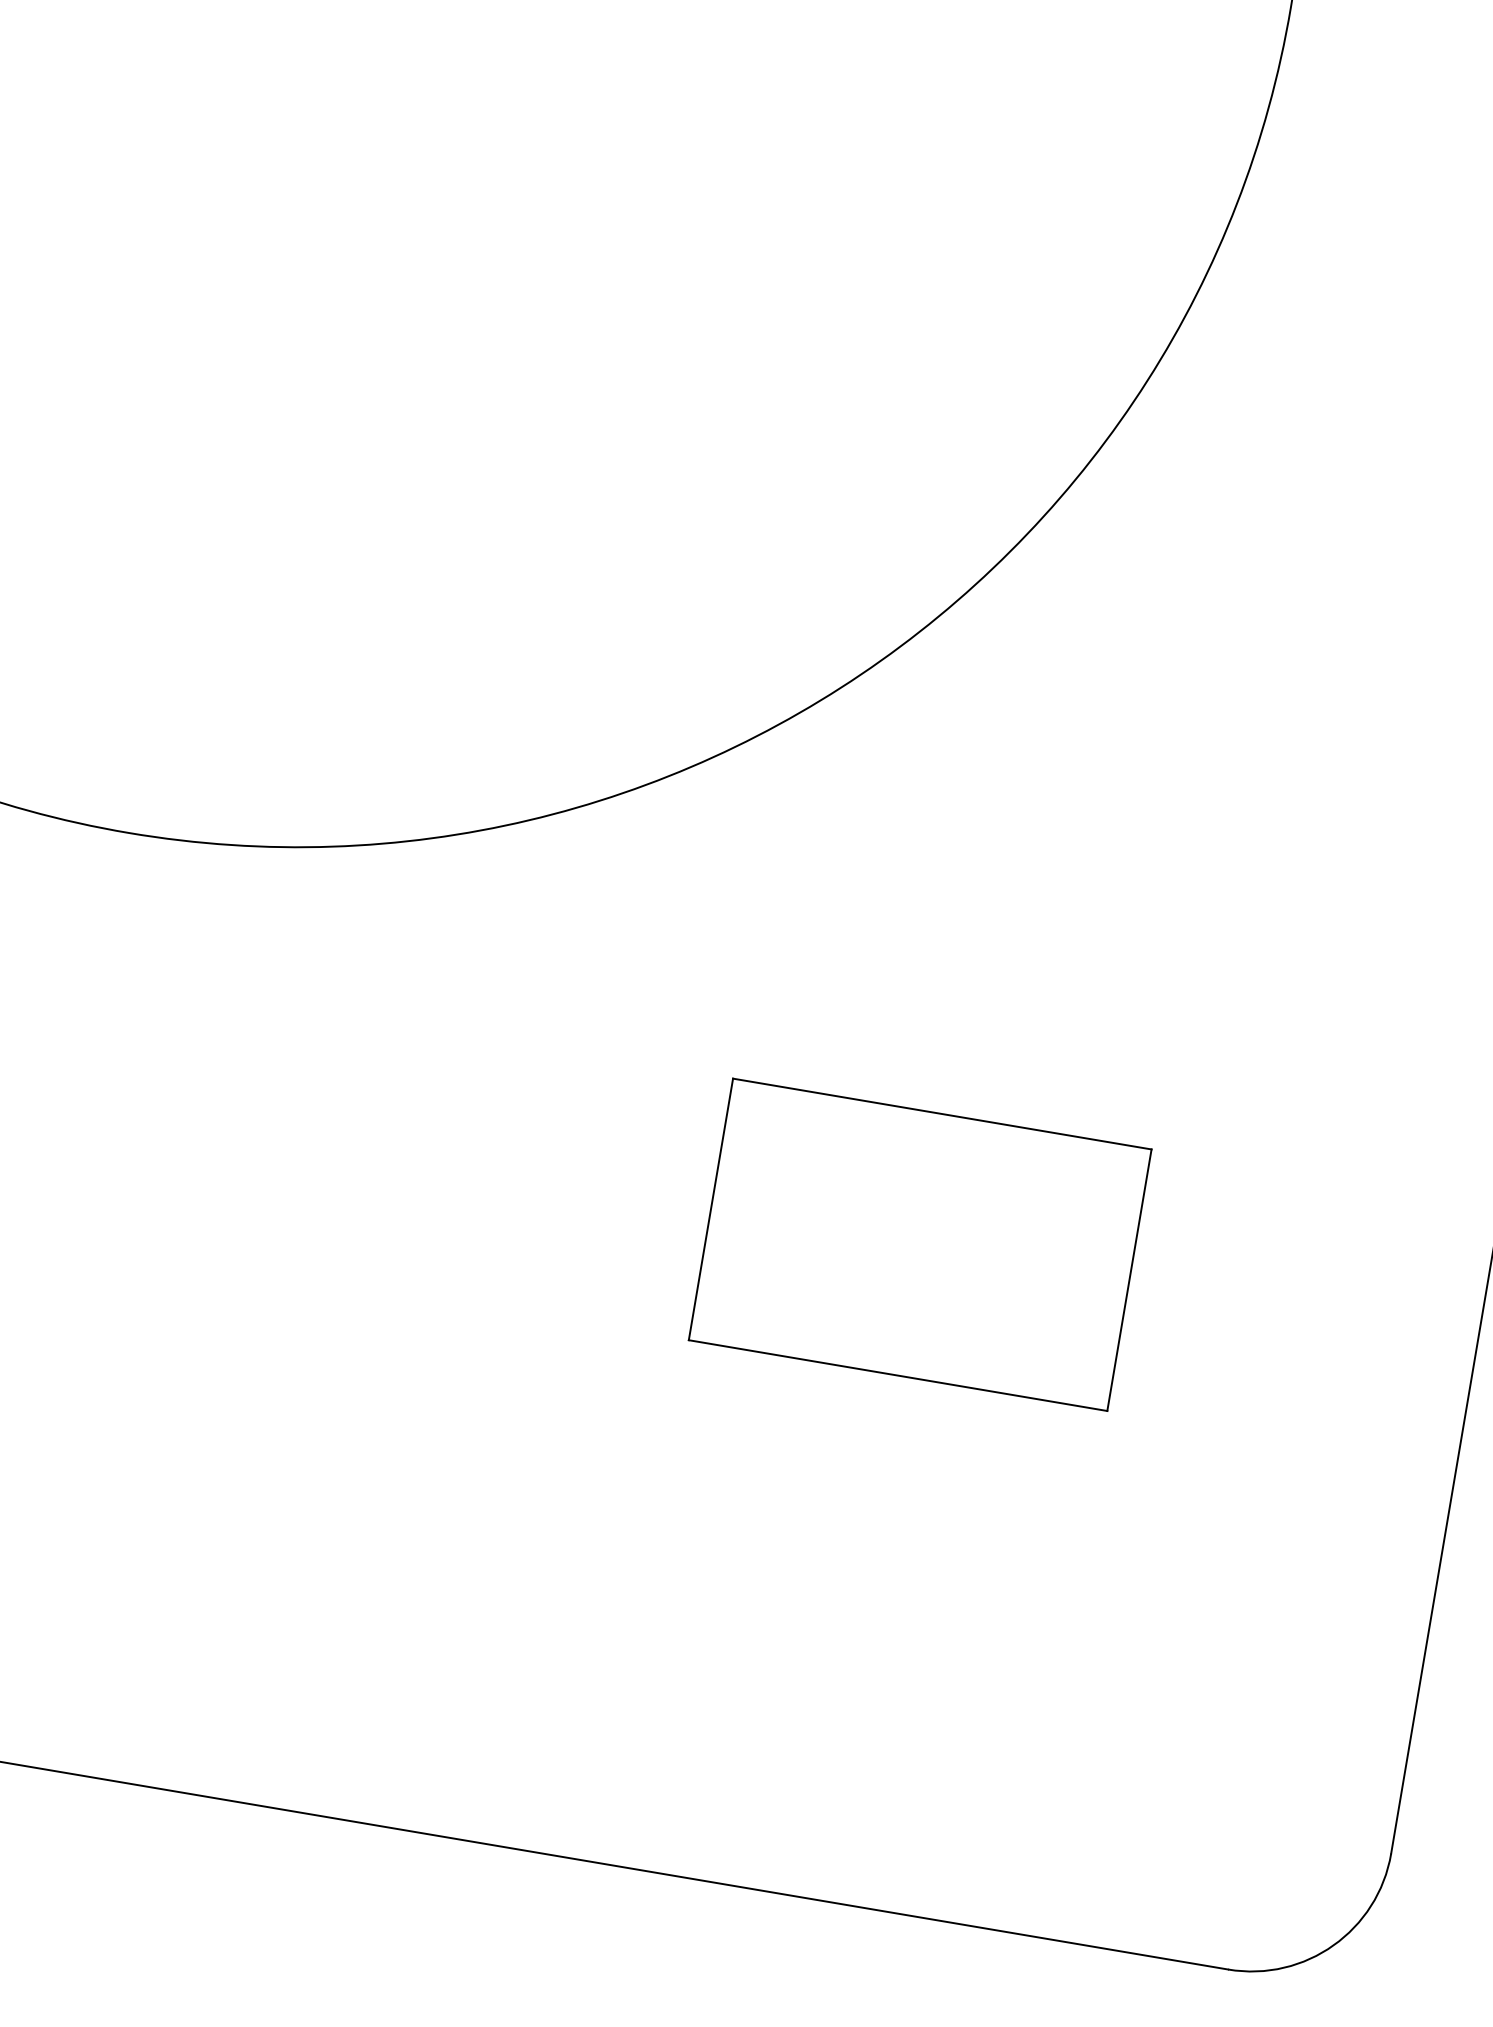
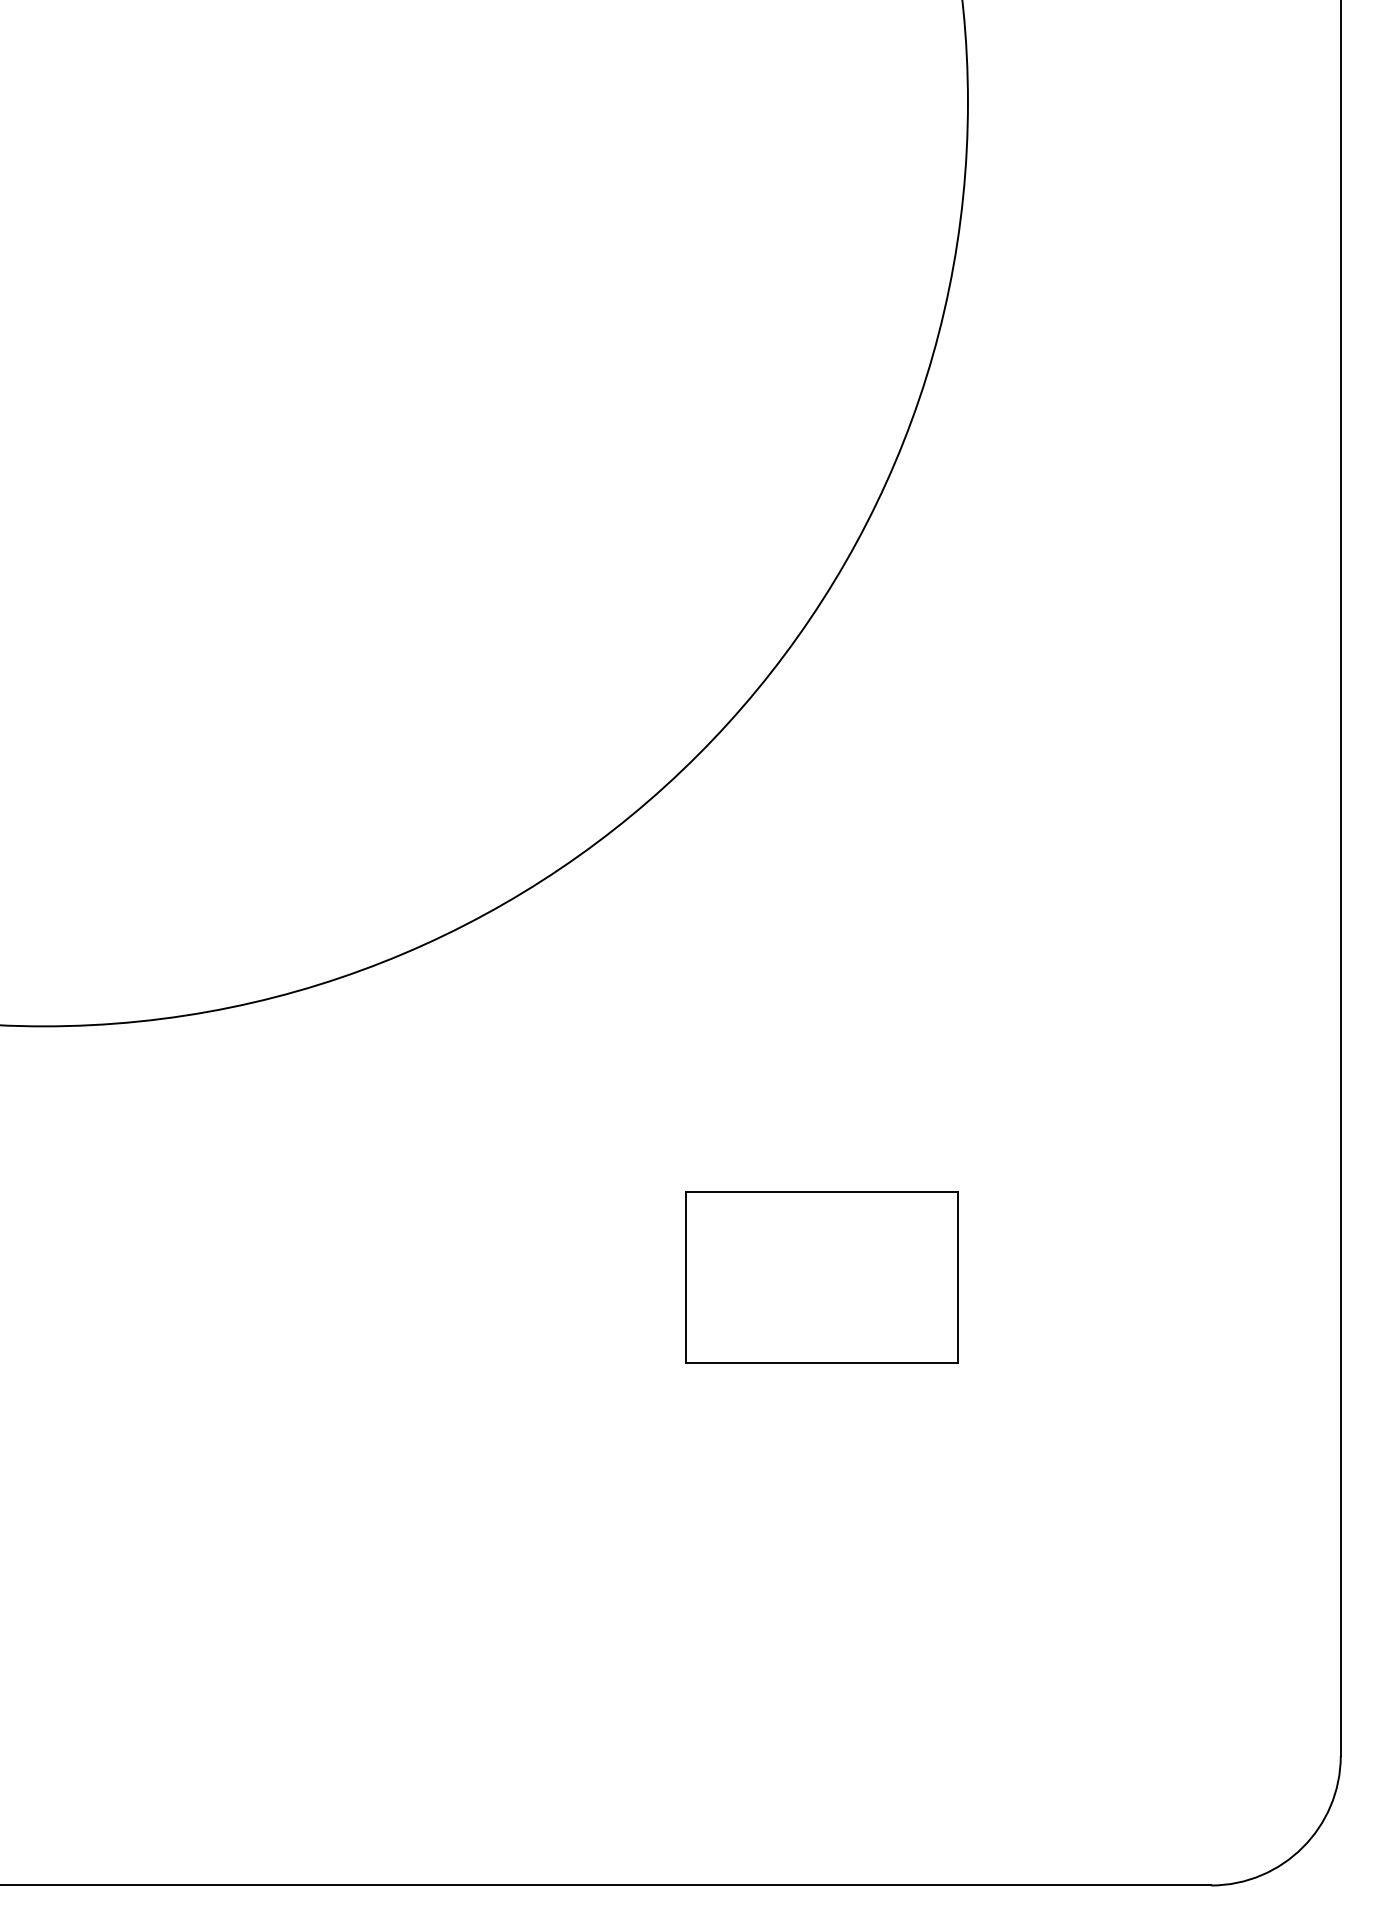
part: (920, 1244) -> (822, 1277), size x0.7

